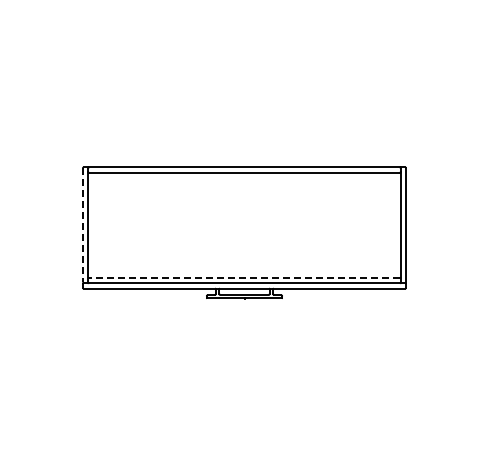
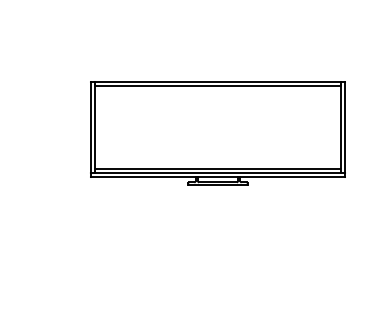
line: (82, 225) -> (90, 127), dashed -> solid
line: (244, 277) -> (217, 168), dashed -> solid

